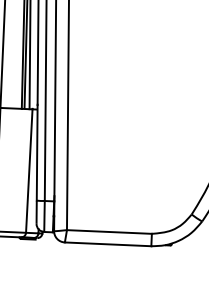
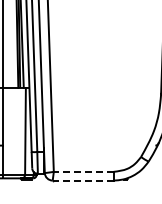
line: (109, 231) -> (83, 171), solid -> dashed
line: (107, 244) -> (82, 180), solid -> dashed

